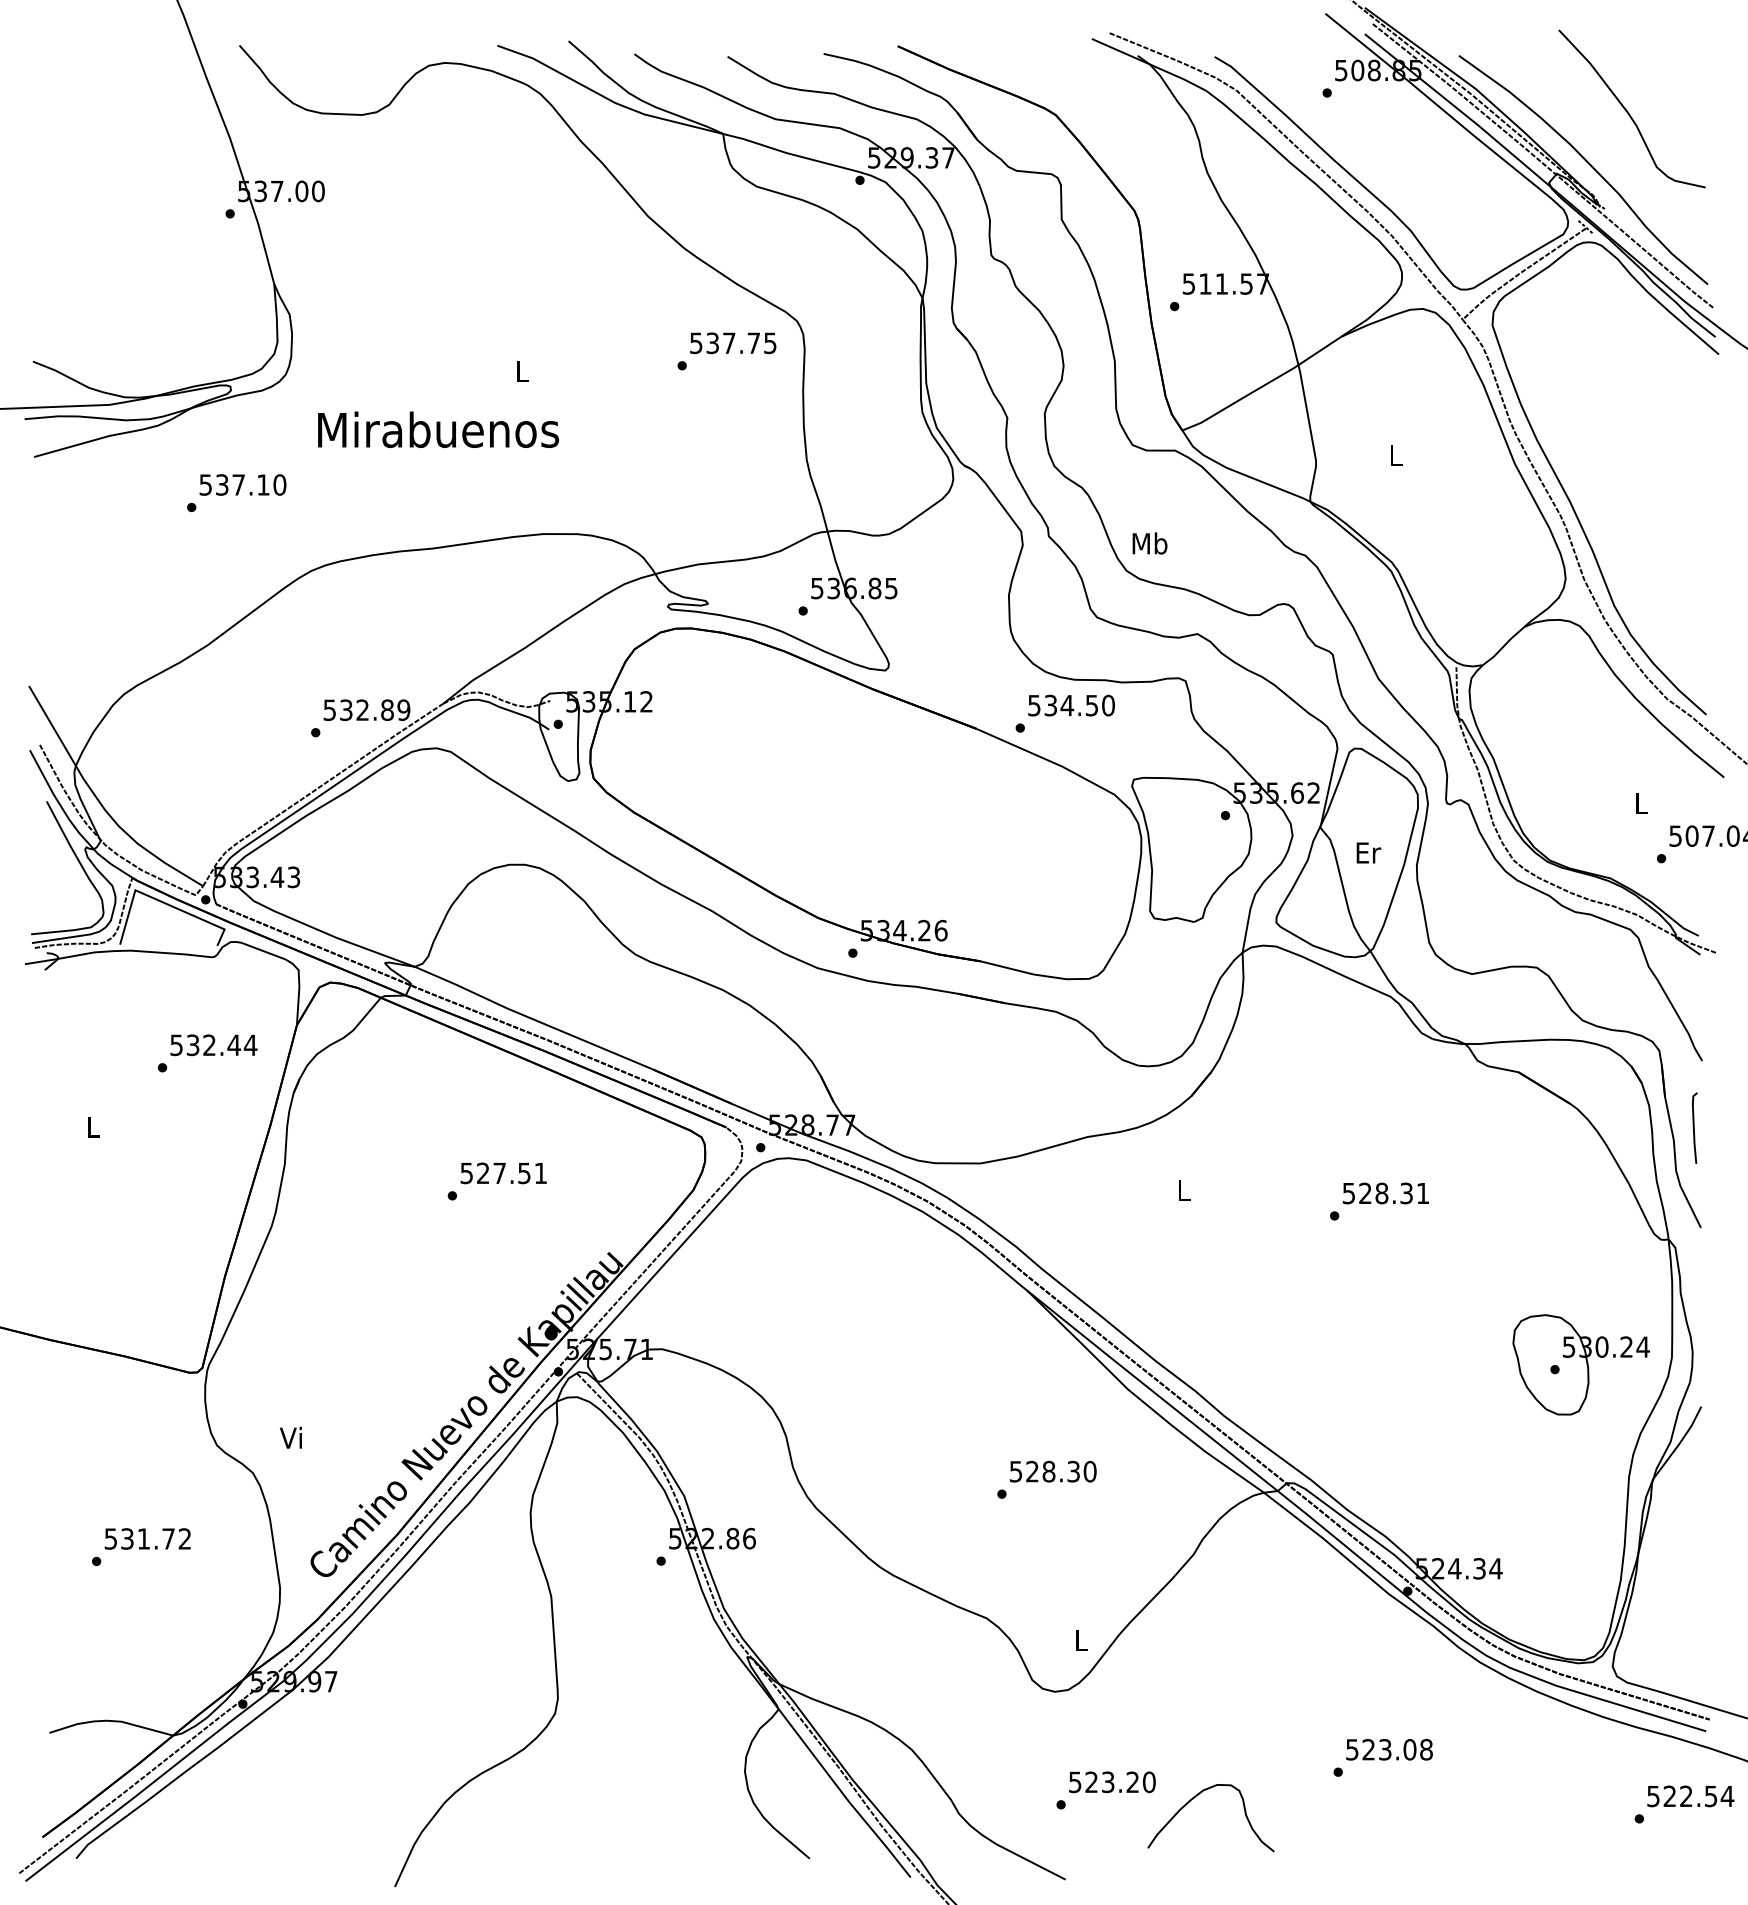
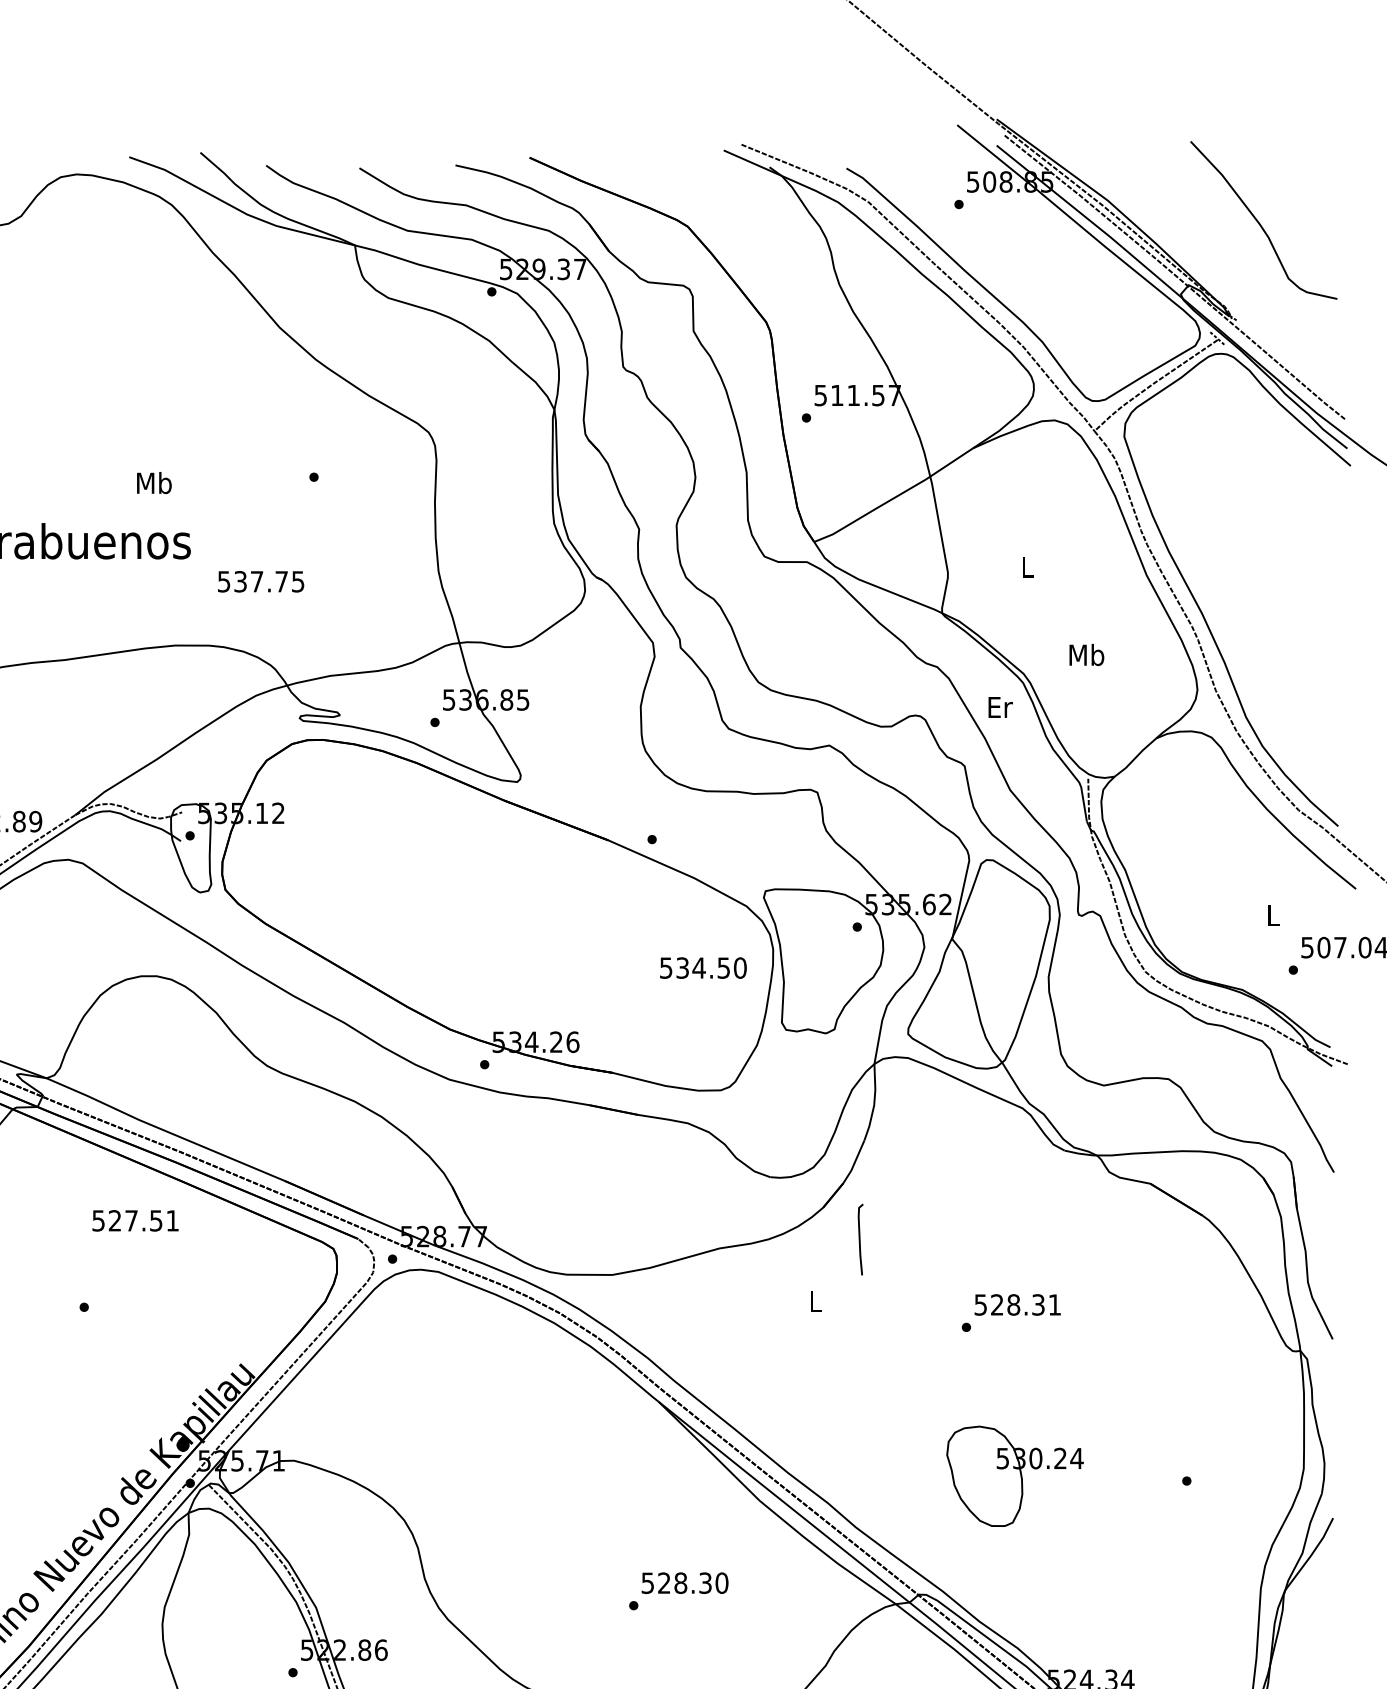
curve: (1588, 164) -> (1220, 275), removed
text: (733, 343) -> (261, 581), moved
text: (522, 371) -> (154, 482), L -> Mb
text: (1149, 543) -> (1086, 654), moved
text: (1071, 705) -> (703, 967), moved
text: (1368, 852) -> (1000, 706), moved
line: (1694, 1127) -> (860, 1238), moved
text: (503, 1173) -> (135, 1220), moved
part: (1580, 1364) -> (1014, 1475), moved

